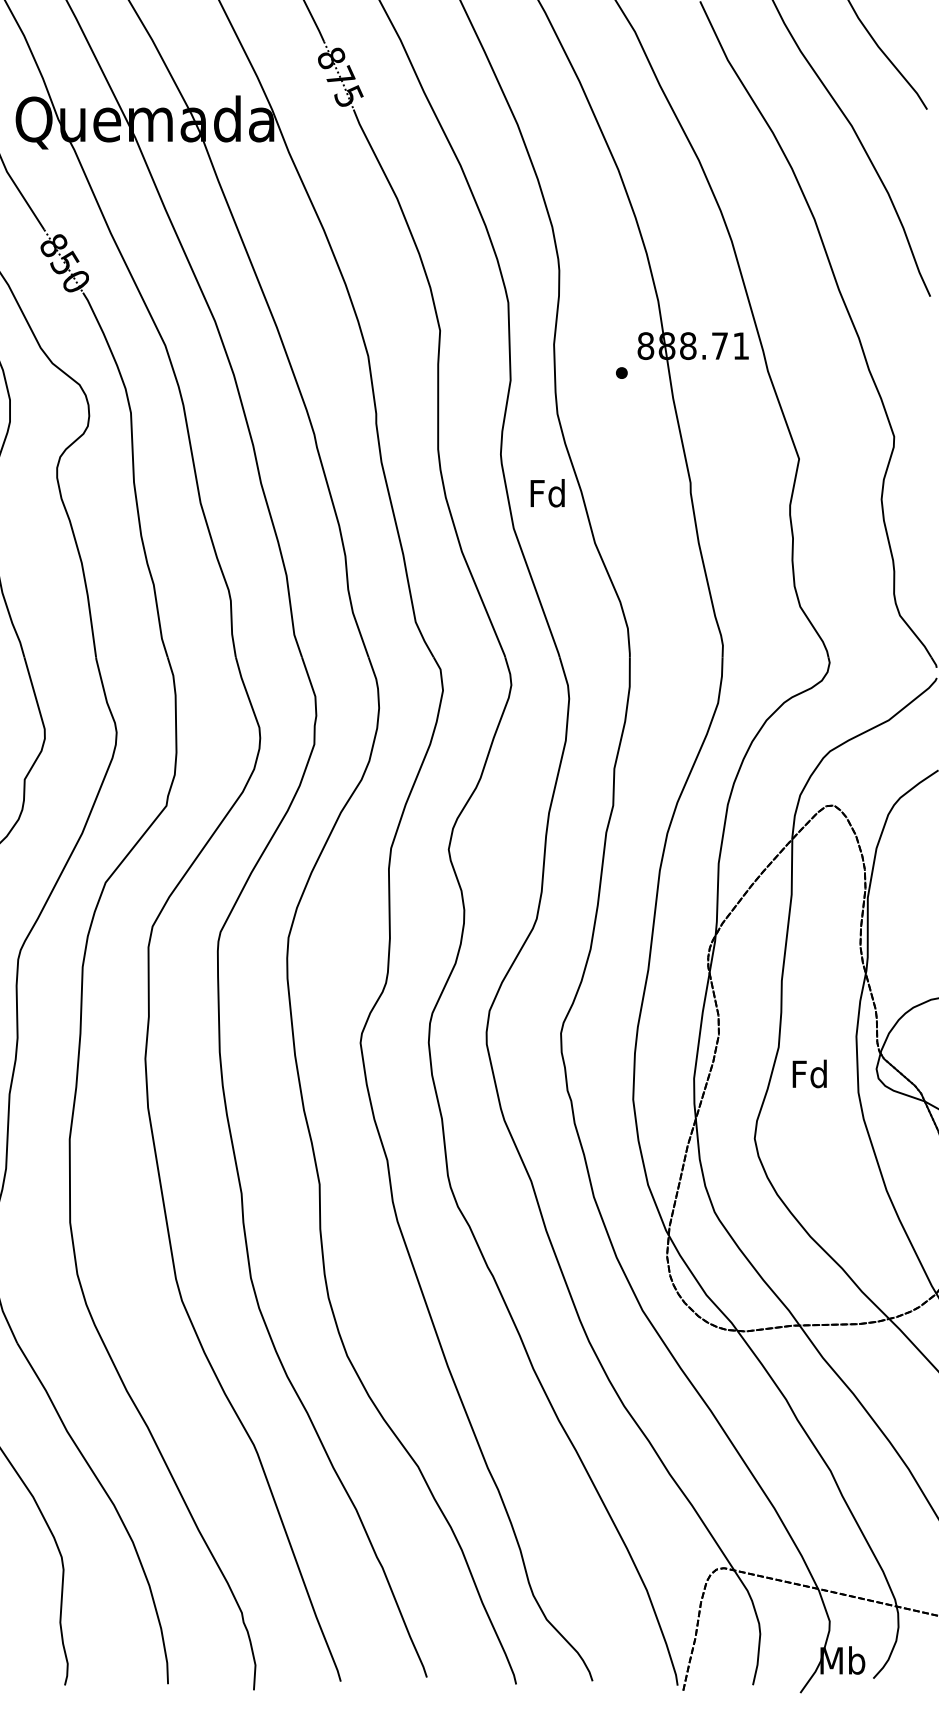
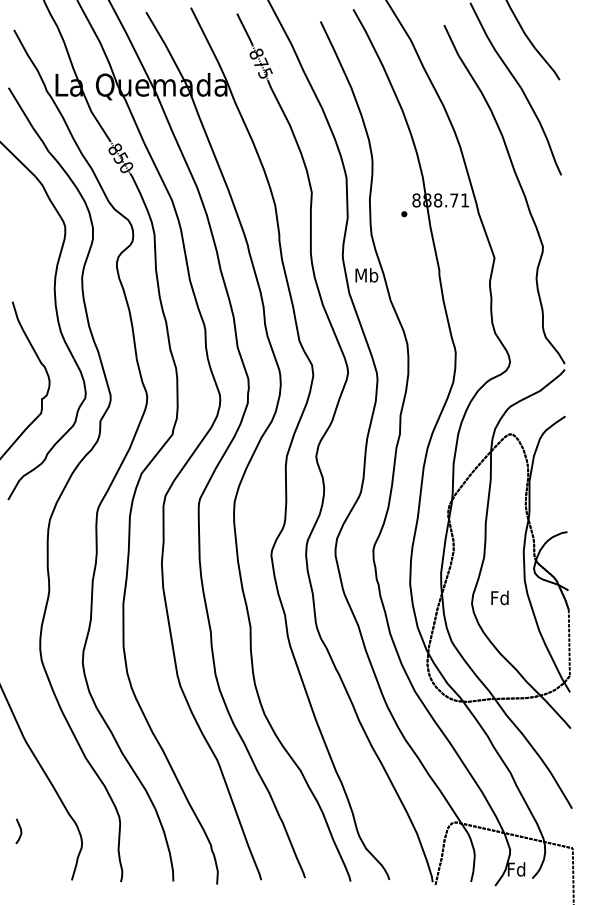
text: (547, 493) -> (366, 275), Fd -> Mb
text: (808, 1073) -> (499, 597), moved
text: (842, 1660) -> (516, 869), Mb -> Fd

